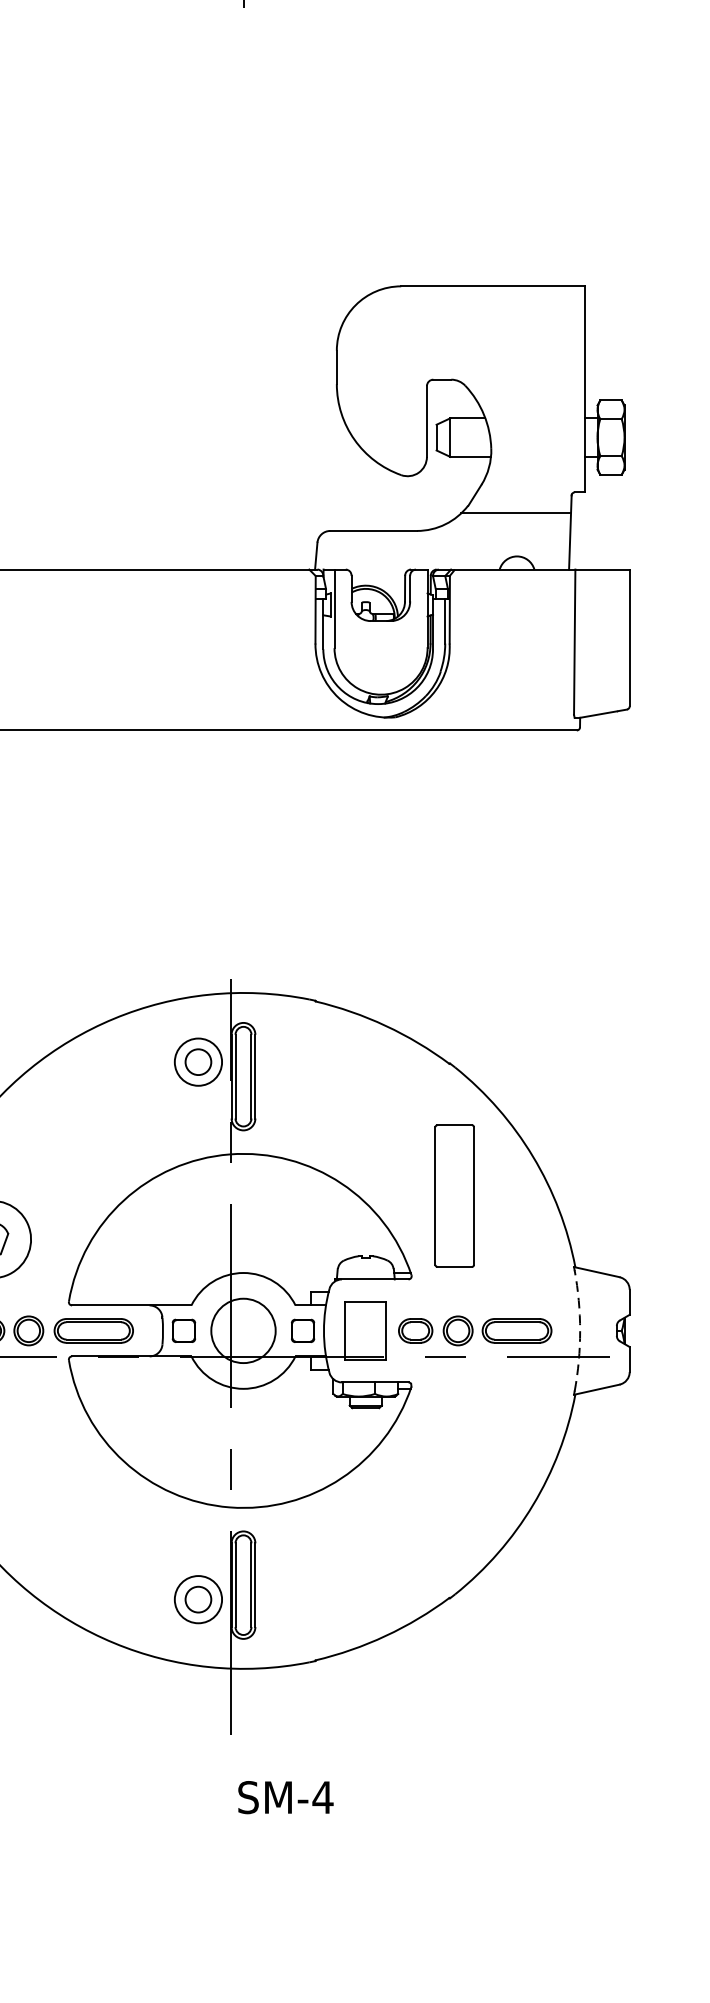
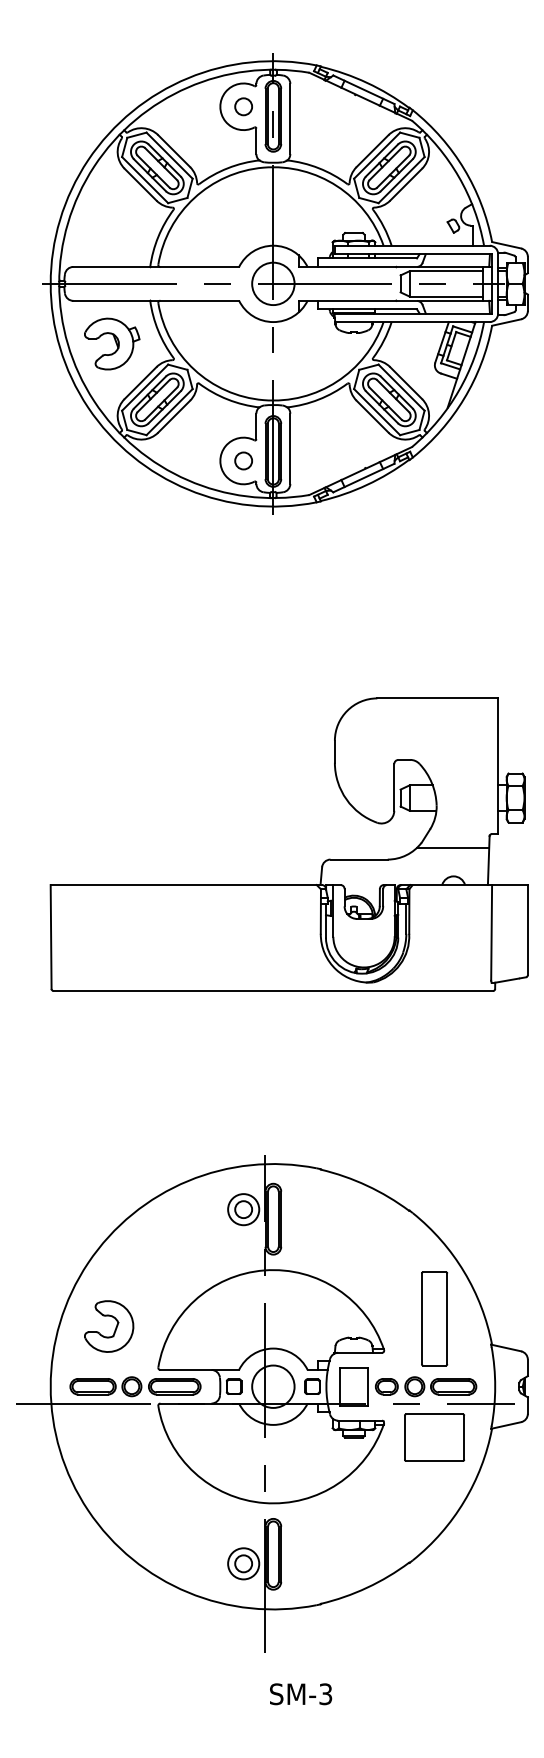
part: (454, 1195) -> (434, 1318), moved
arc: (580, 1330) -> (495, 1386), dashed -> solid
part: (488, 1407) -> (434, 1437), added
text: (322, 1797) -> (325, 1694), SM-4 -> SM-3

